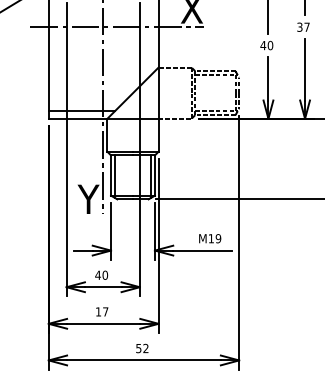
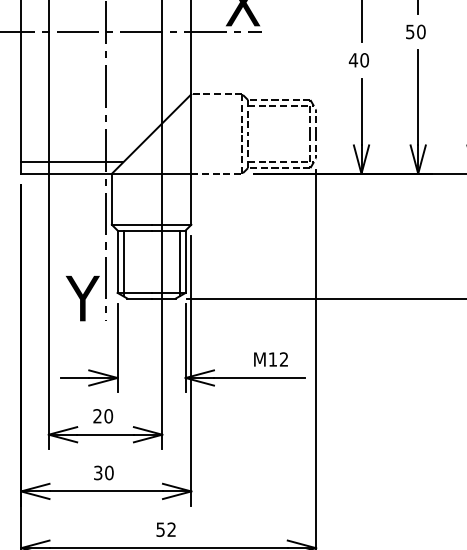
text: (303, 26) -> (415, 30), 37 -> 50
text: (218, 238) -> (284, 359), M19 -> M12
text: (97, 274) -> (96, 415), 40 -> 20
text: (101, 311) -> (102, 472), 17 -> 30

